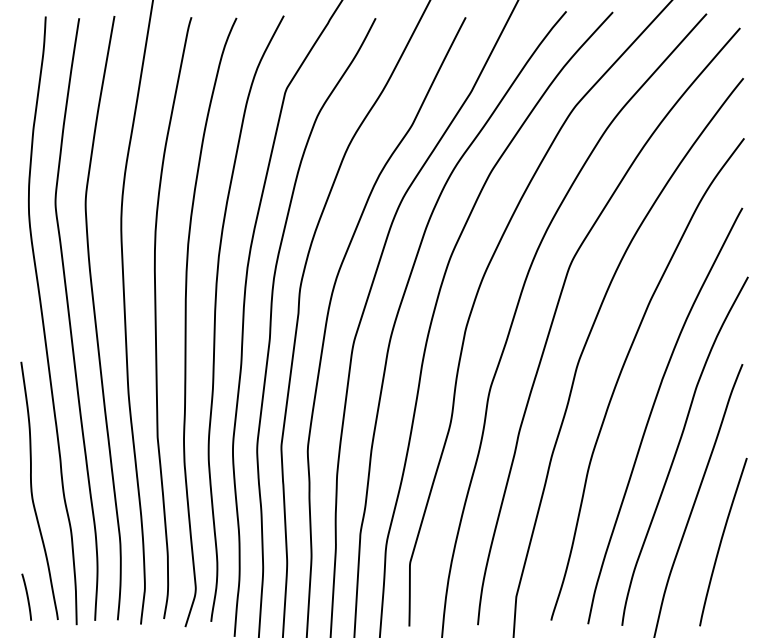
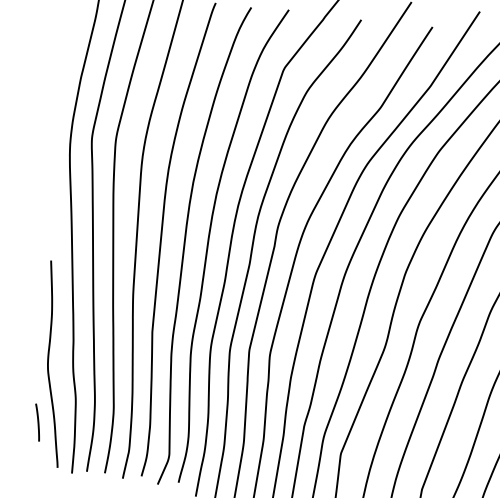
line: (26, 596) -> (37, 422), moved

